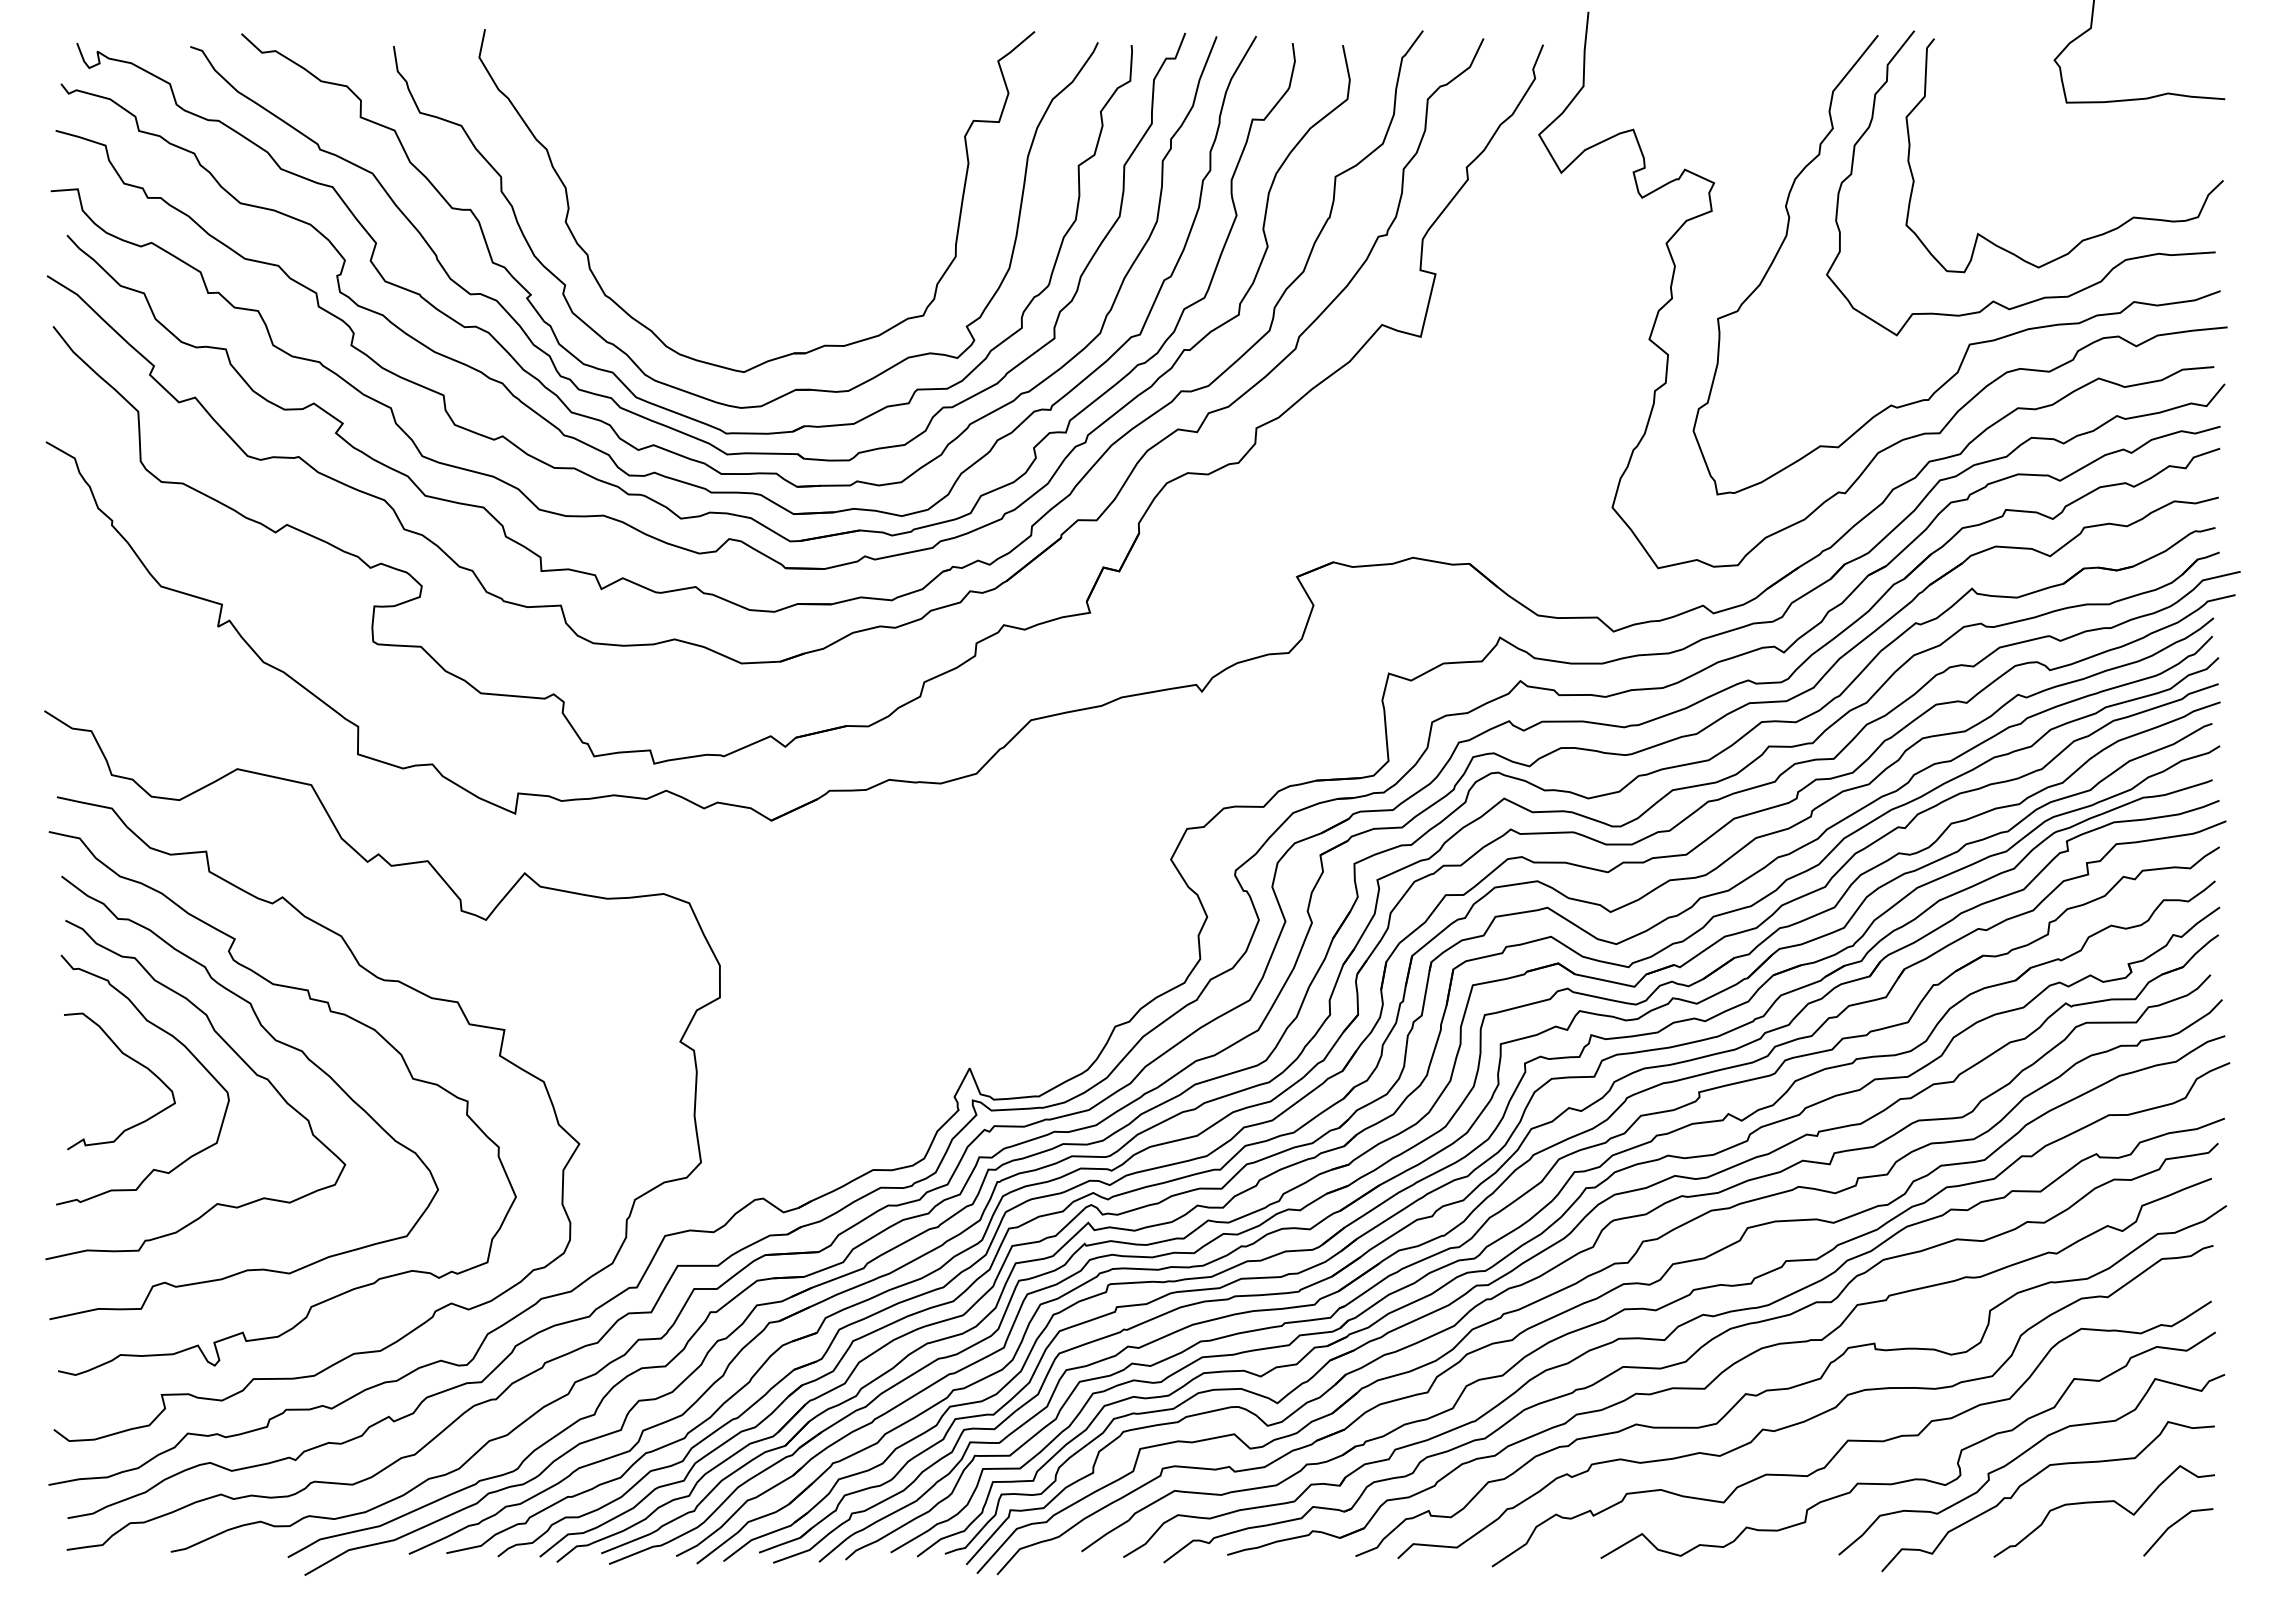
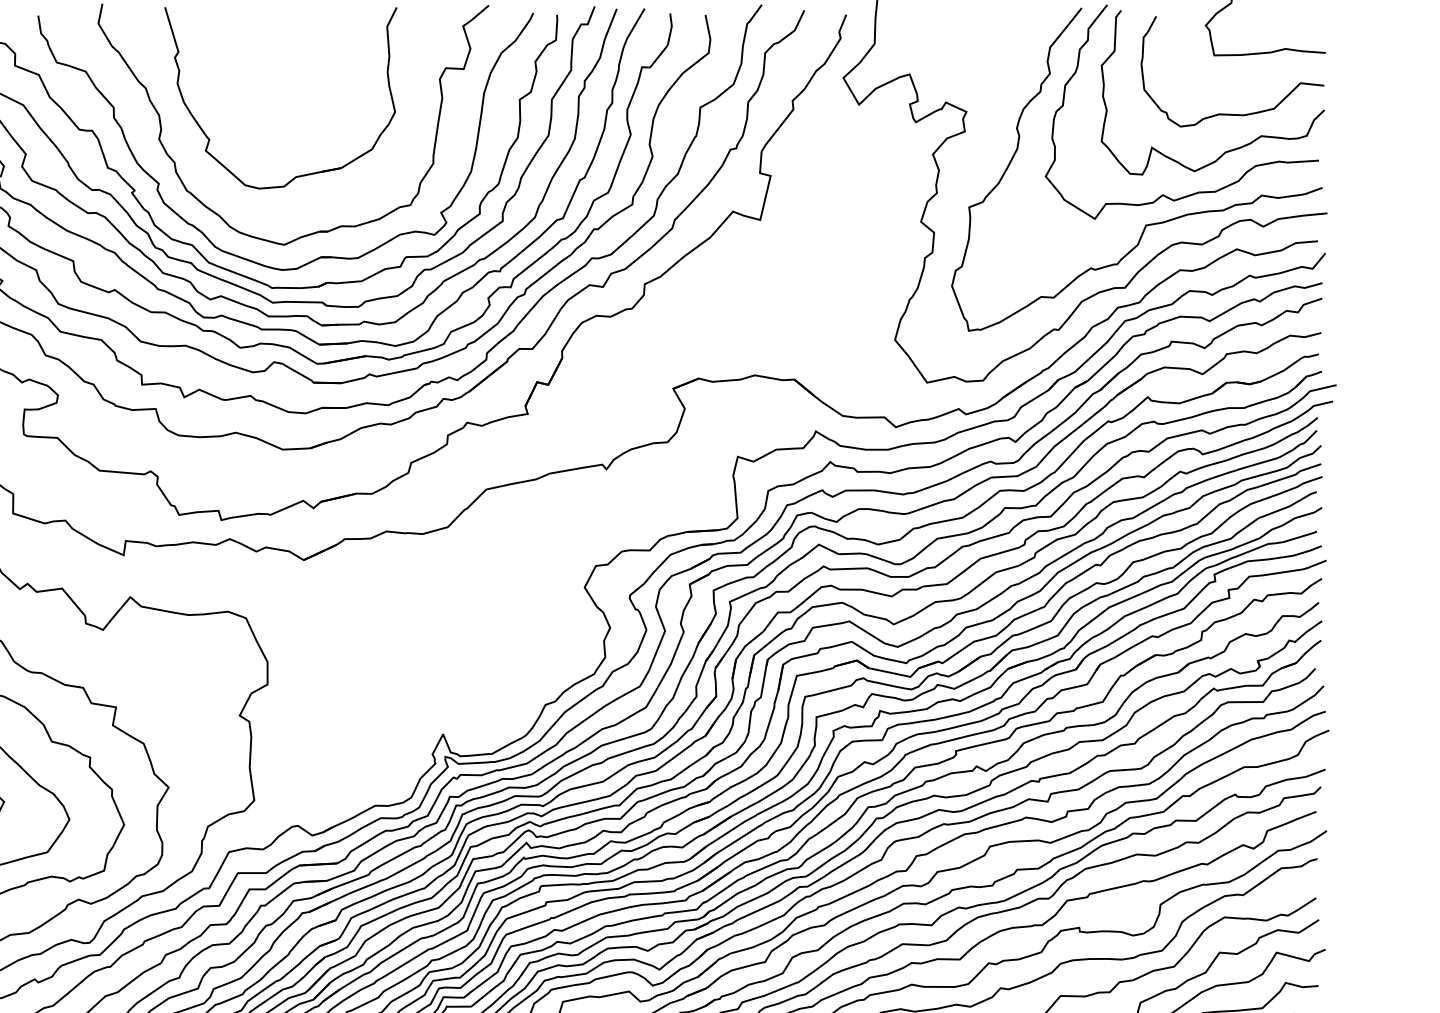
part: (2081, 185) -> (1224, 113), added
part: (760, 274) -> (296, 176), added

